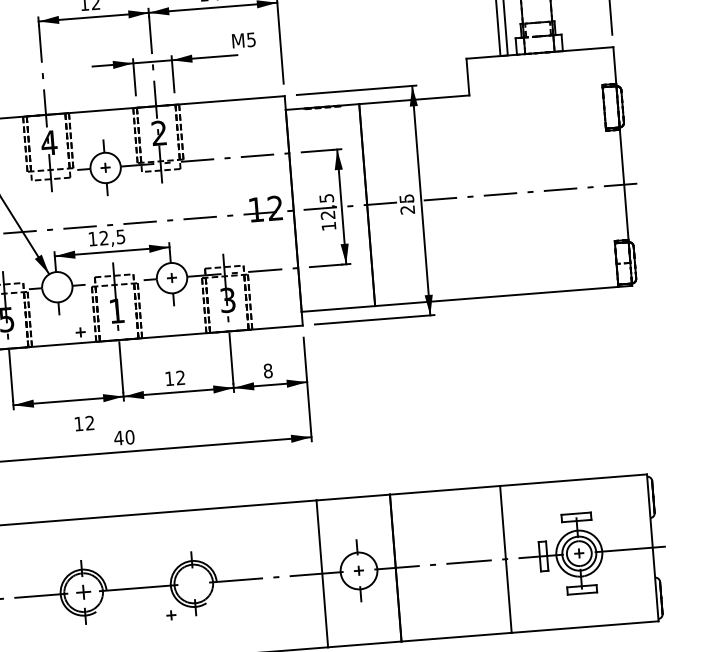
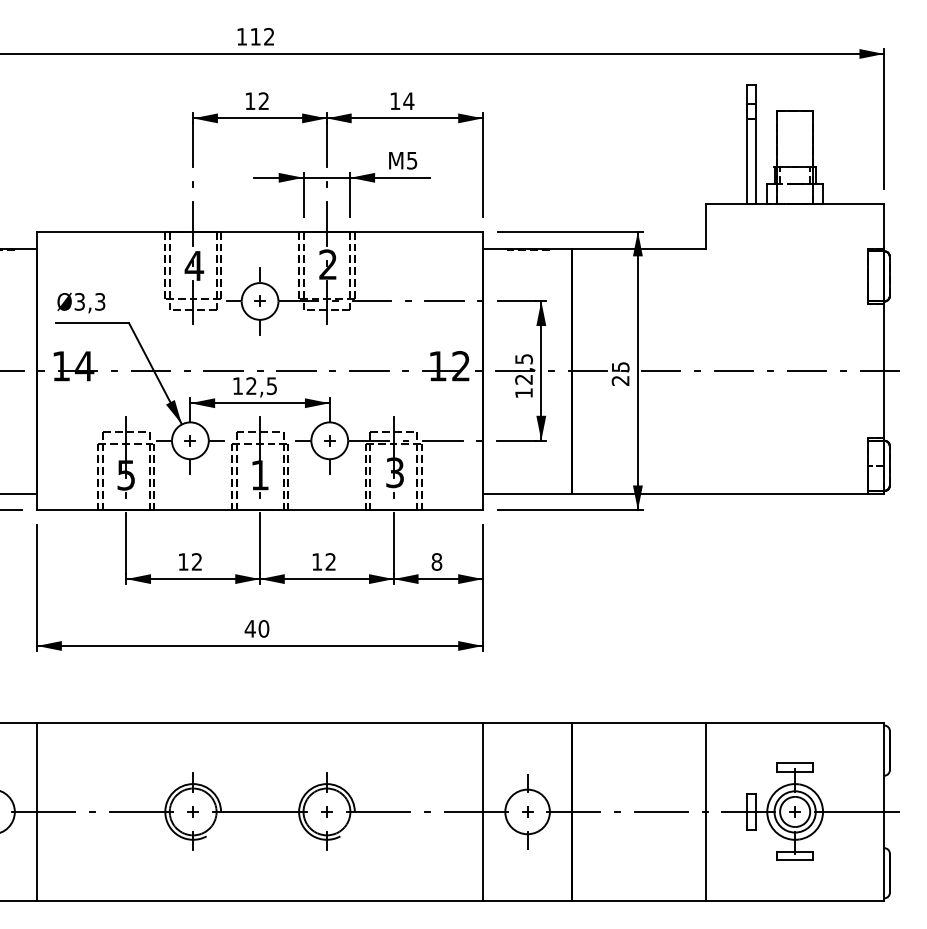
text: (244, 40) -> (403, 160), moved
part: (80, 332) -> (189, 440), moved
text: (84, 423) -> (190, 561), moved
part: (83, 592) -> (192, 811), size x0.62
part: (171, 615) -> (326, 811), moved

